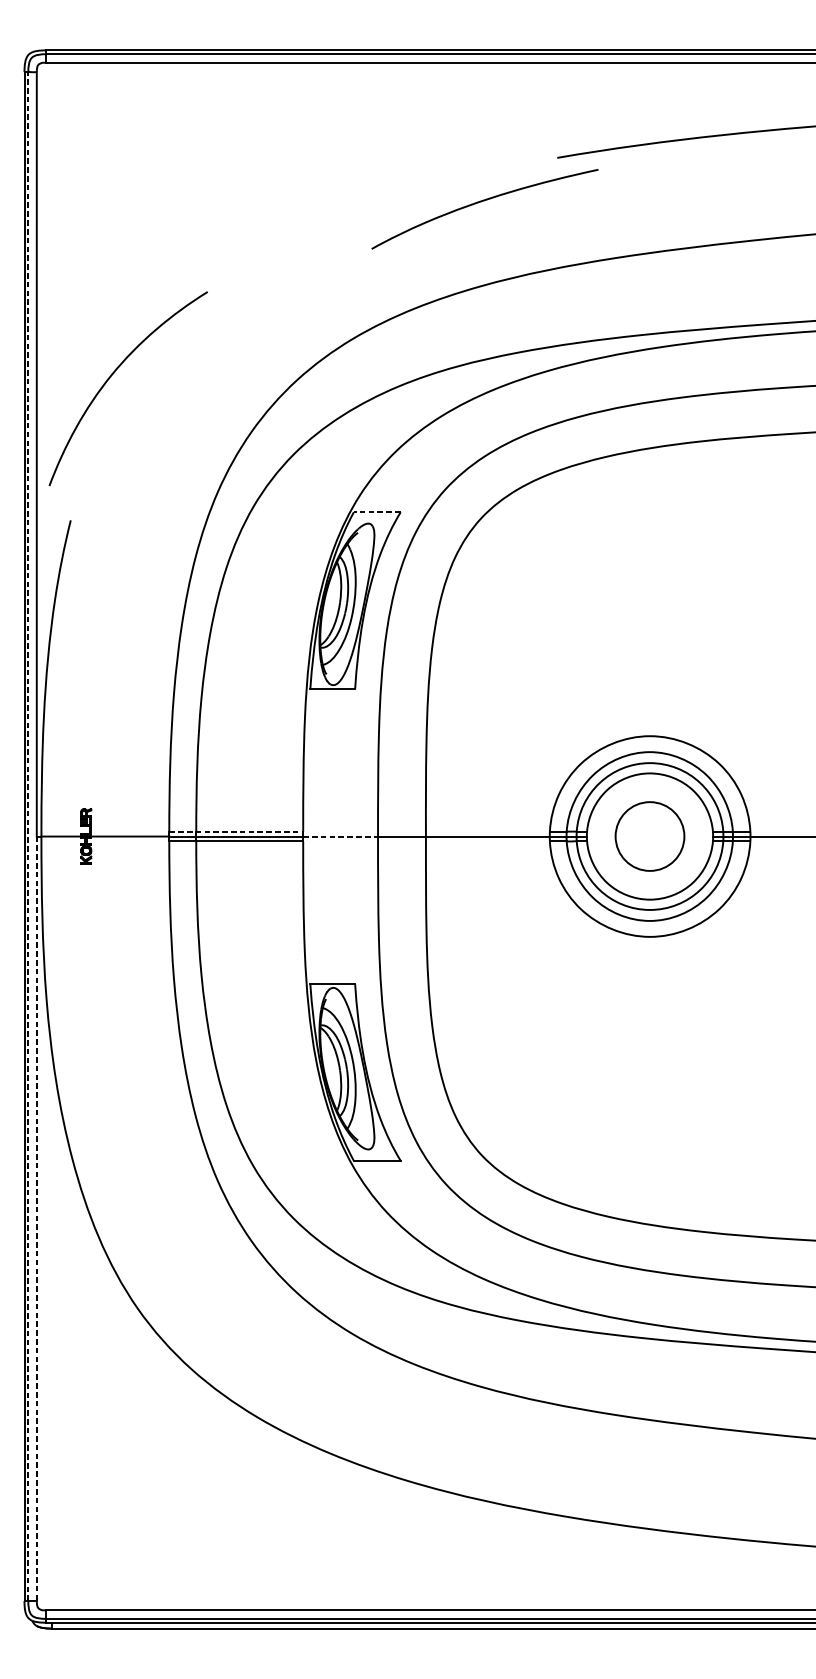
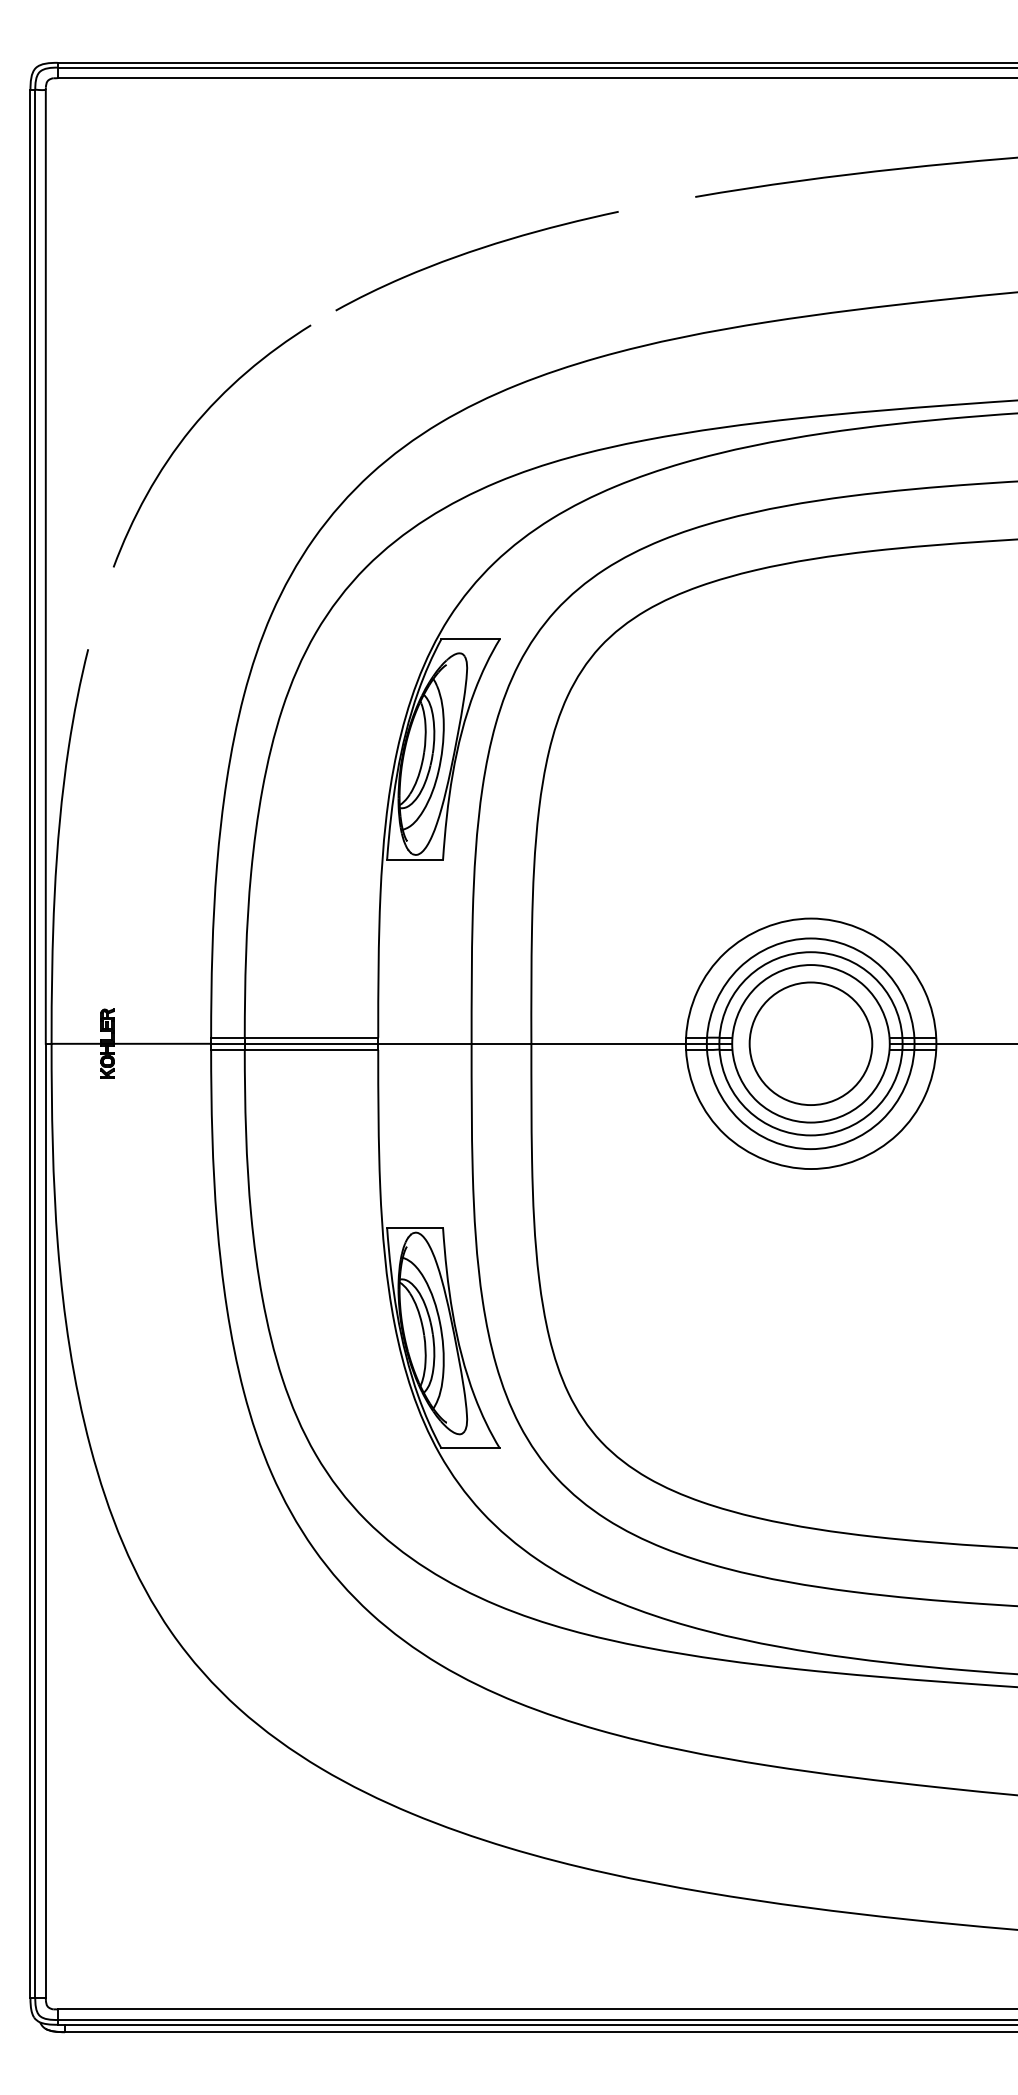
curve: (481, 202) -> (472, 252), moved
curve: (112, 375) -> (192, 429), moved
line: (377, 512) -> (470, 639), dashed -> solid
line: (236, 831) -> (294, 1037), dashed -> solid
line: (28, 836) -> (35, 1043), dashed -> solid
line: (340, 836) -> (424, 1043), dashed -> solid
circle: (649, 836) -> (810, 1043), size x1.43
line: (36, 1218) -> (45, 1520), dashed -> solid

